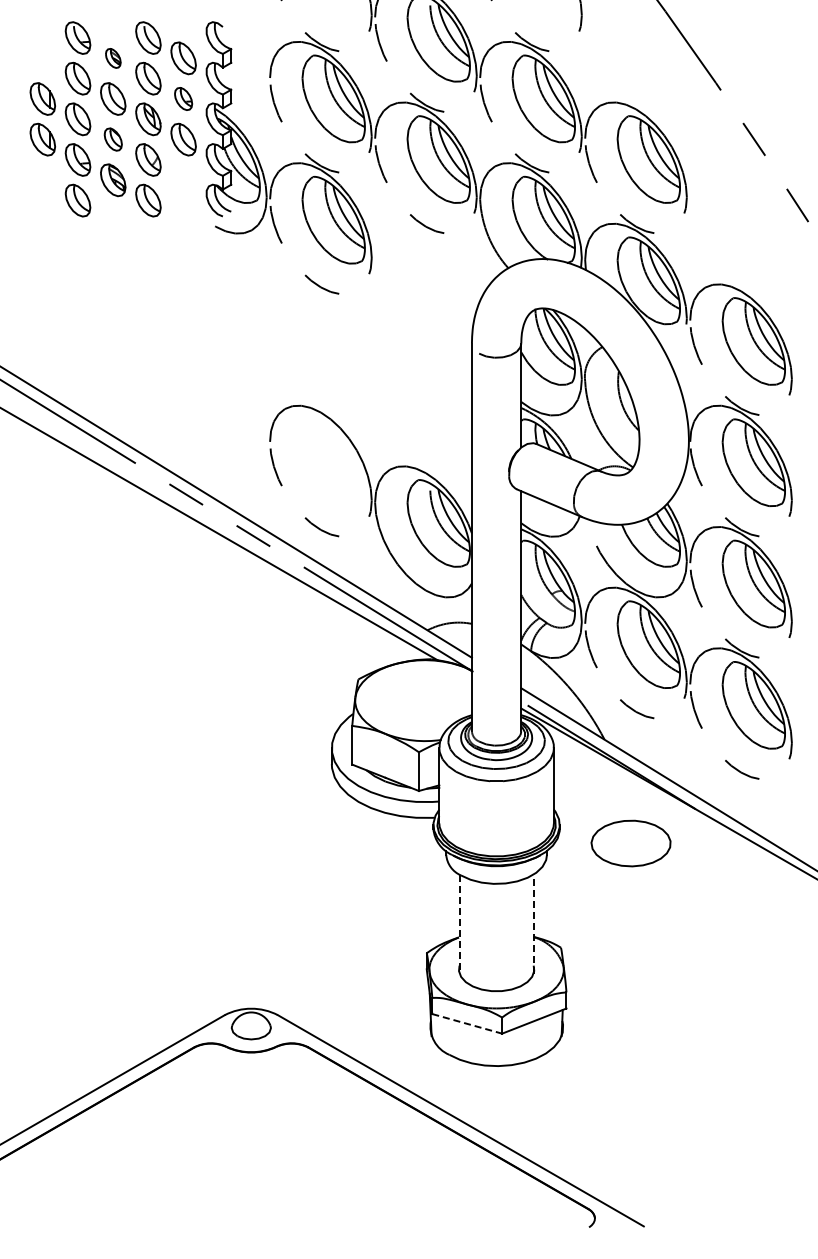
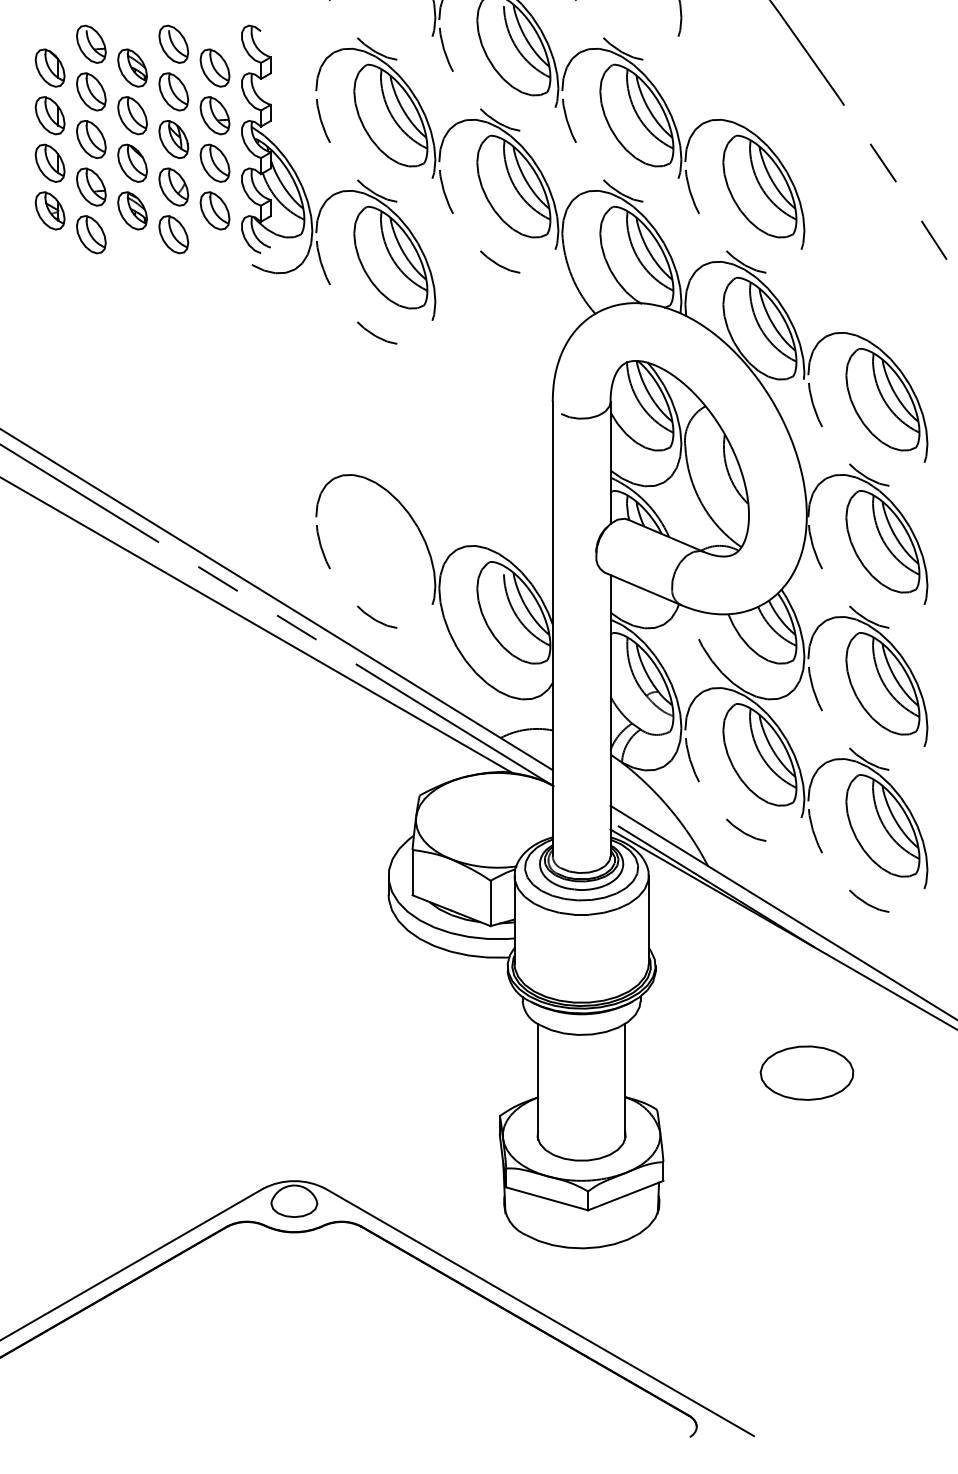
part: (42, 58) -> (49, 68), added
part: (113, 58) -> (132, 68), size x1.67
part: (183, 98) -> (214, 115), size x1.43
part: (113, 139) -> (132, 163), size x1.43
part: (42, 180) -> (49, 211), added
part: (183, 180) -> (214, 211), added
part: (630, 843) -> (806, 1073), moved
line: (533, 923) -> (624, 1081), dashed -> solid
line: (459, 924) -> (538, 1082), dashed -> solid
line: (467, 1024) -> (547, 1199), dashed -> solid

